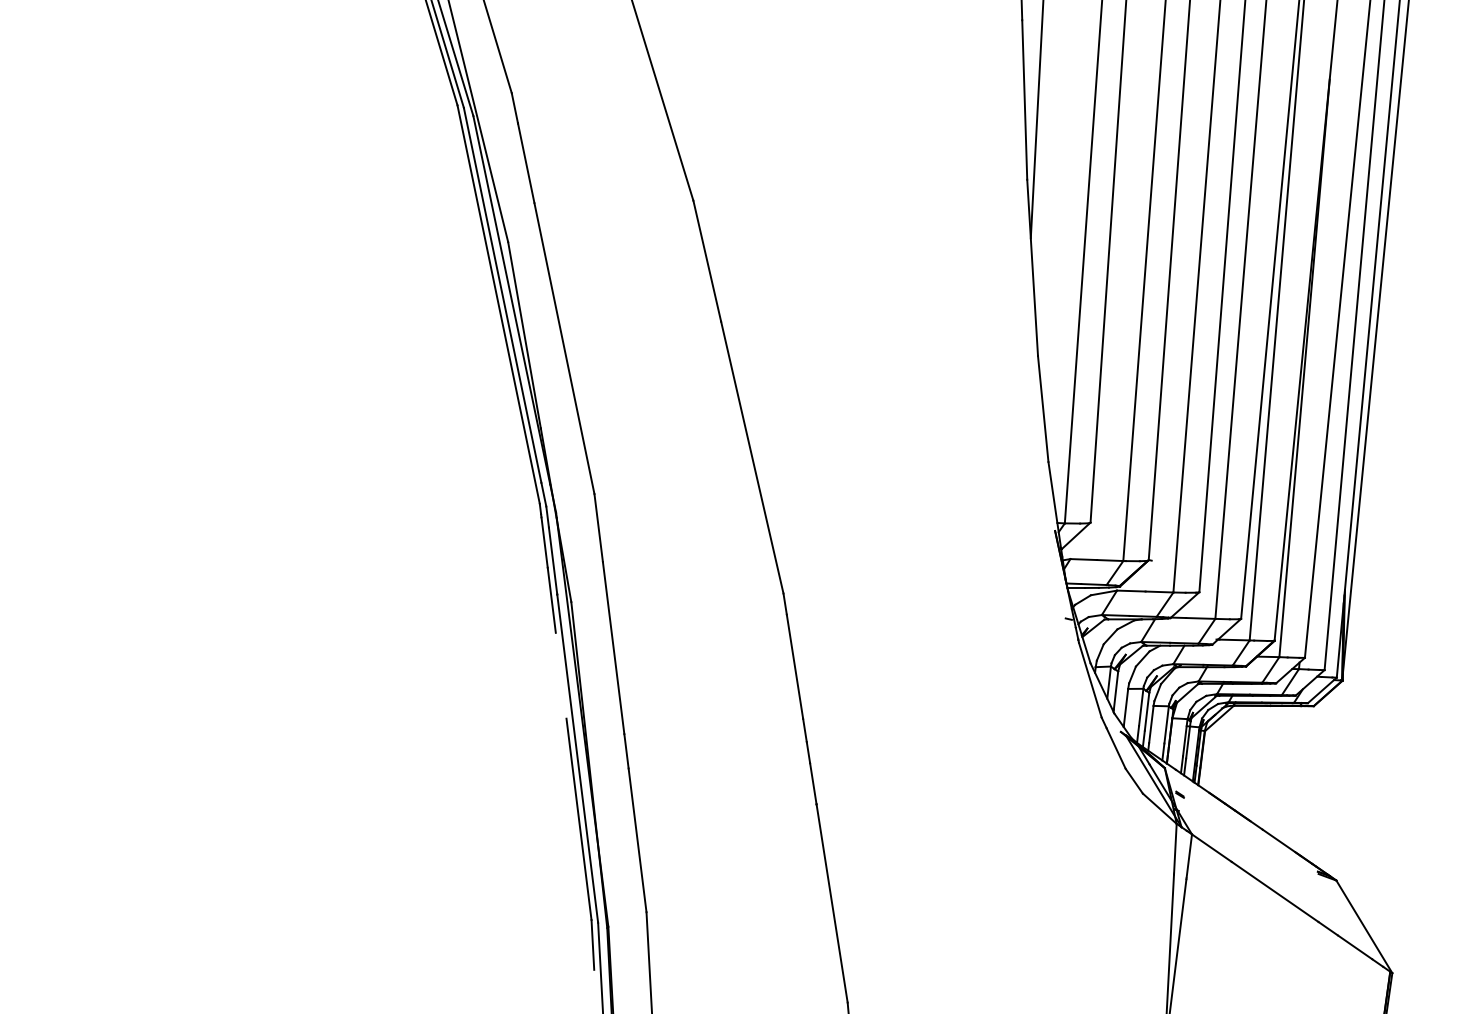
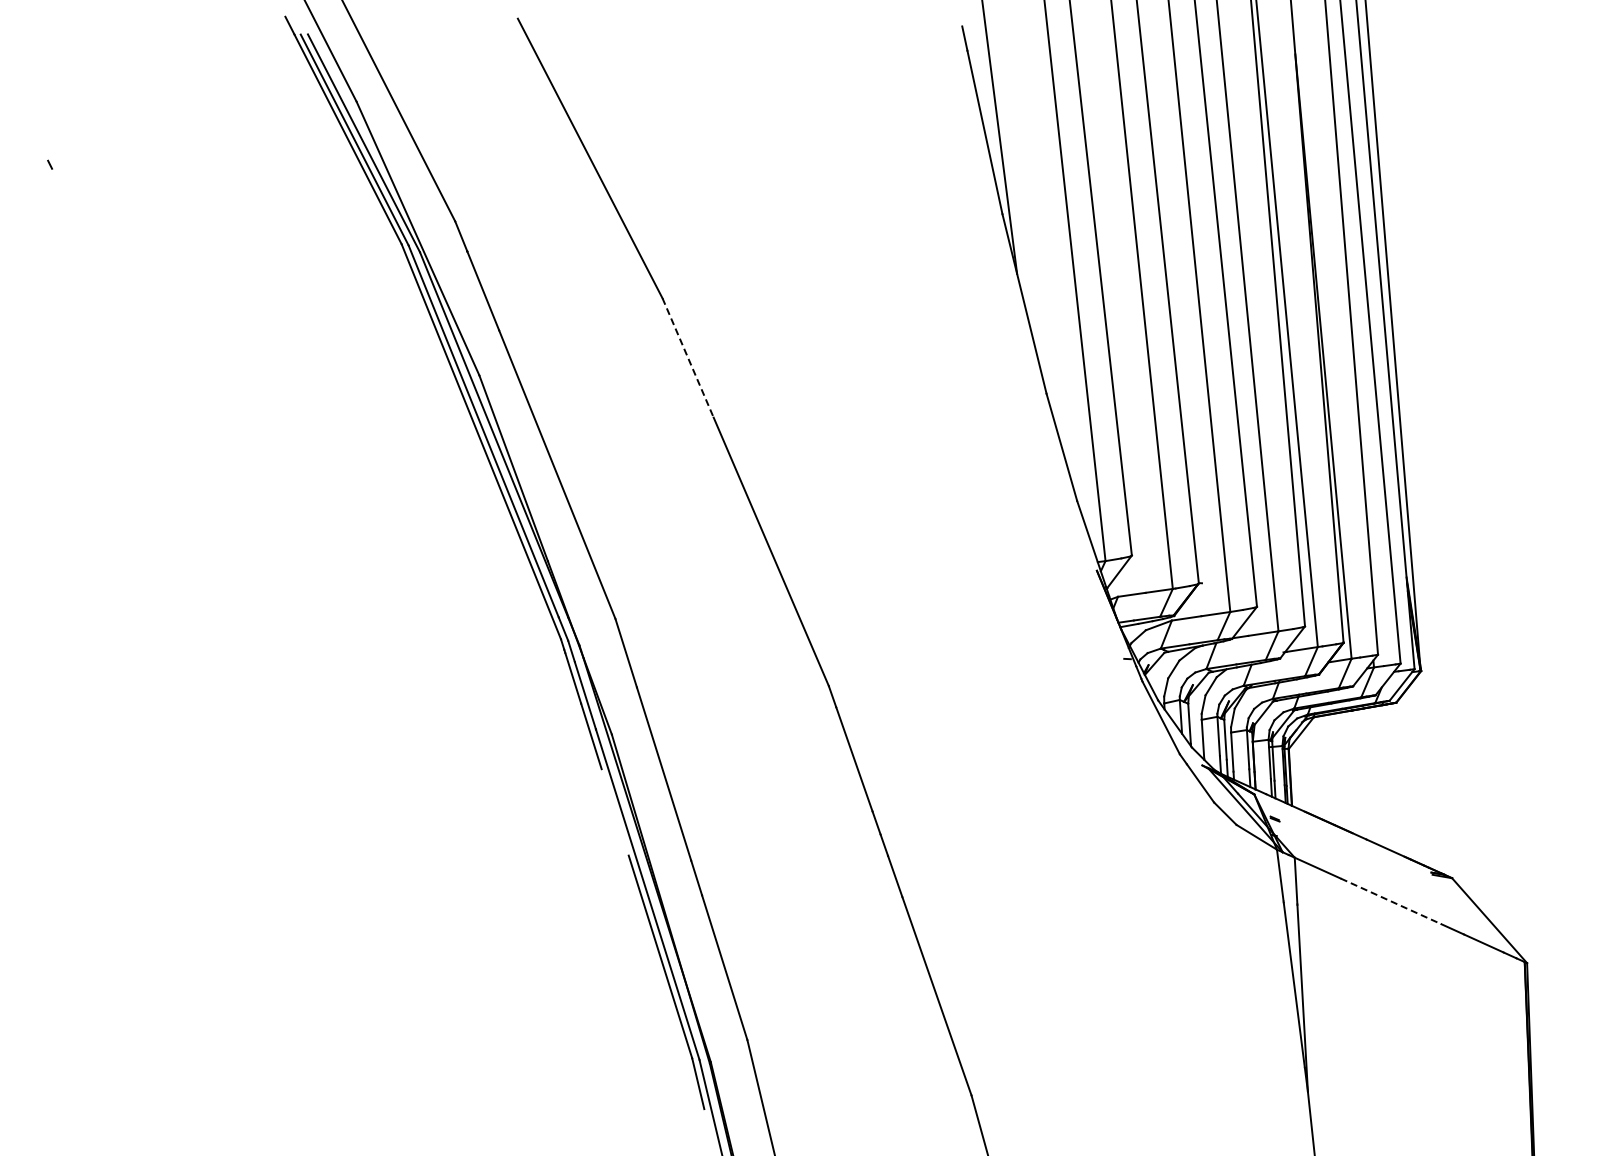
line: (707, 260) -> (688, 357), solid -> dashed
line: (1275, 892) -> (1391, 901), solid -> dashed

